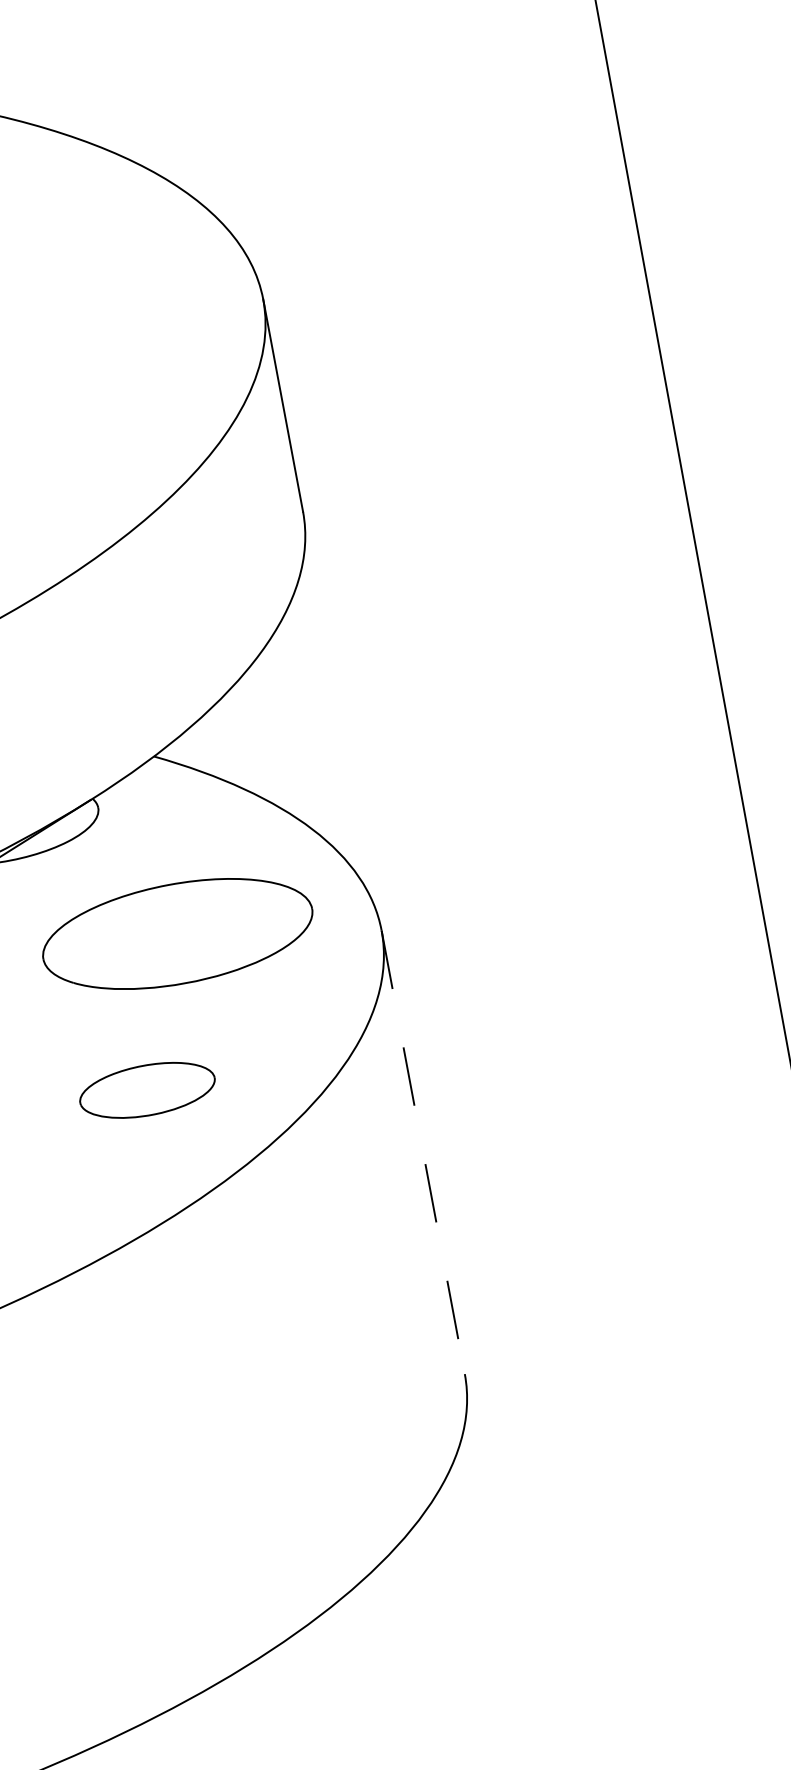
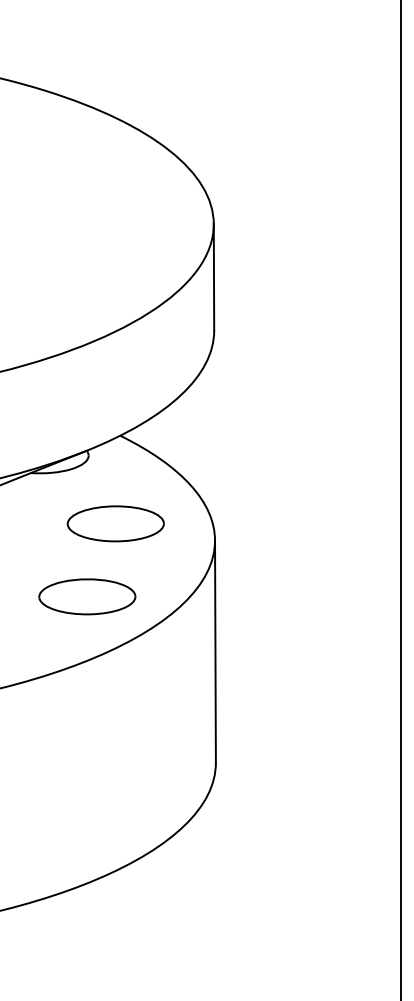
part: (176, 933) -> (115, 523), size x0.71
part: (147, 1089) -> (87, 596), size x1.43
line: (423, 1152) -> (215, 651), dashed -> solid

